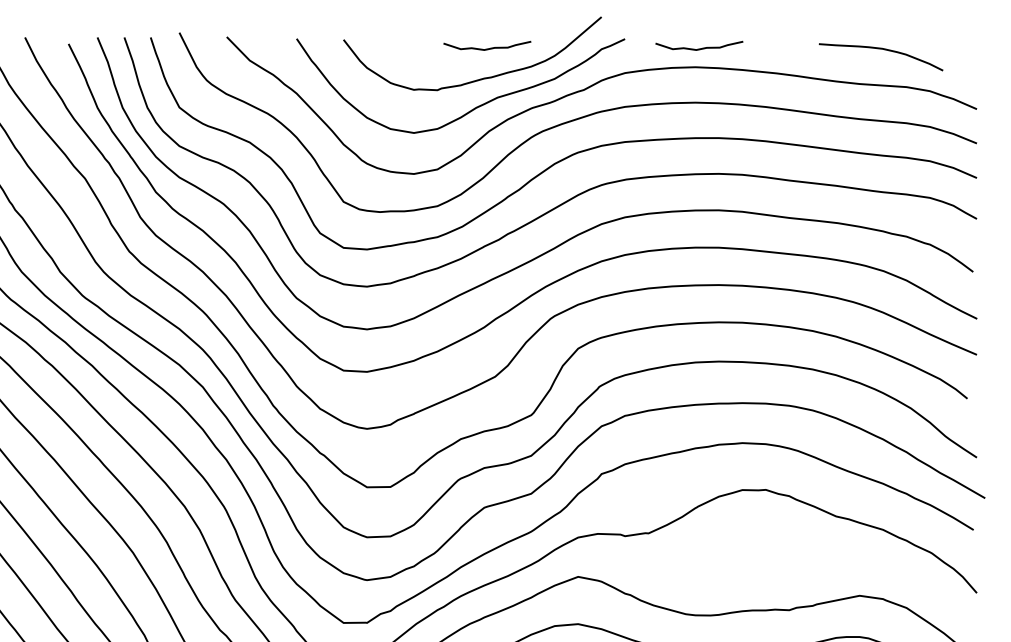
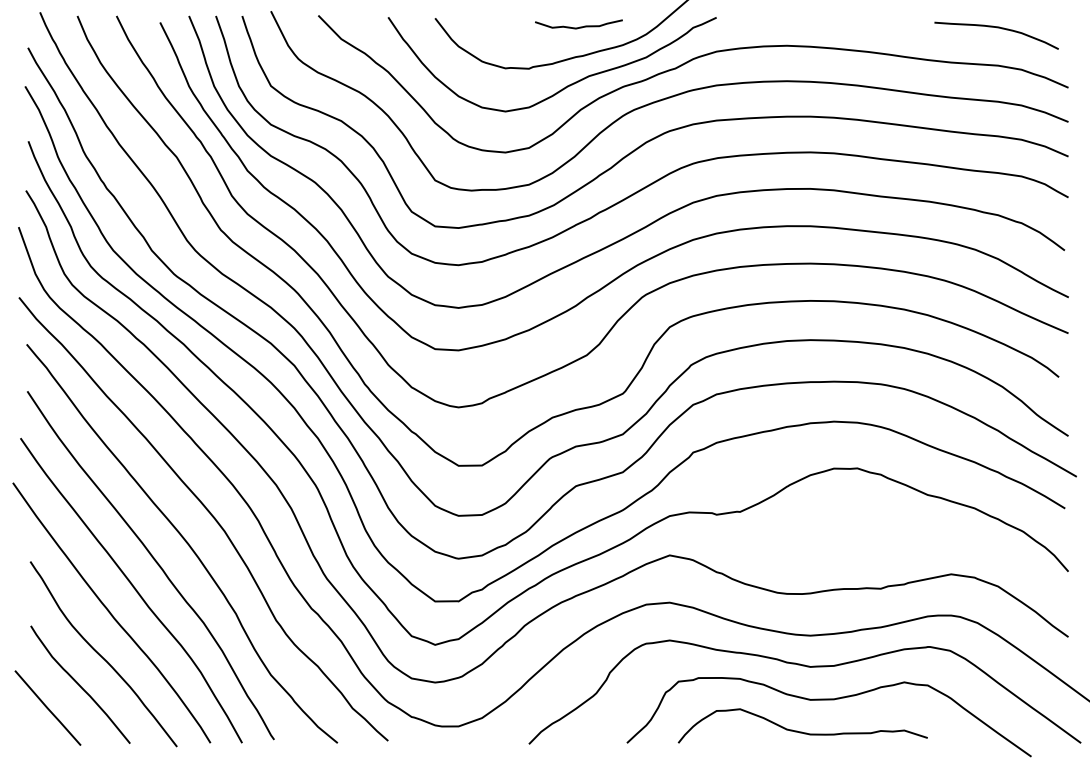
curve: (699, 47) -> (791, 26), removed
curve: (880, 49) -> (996, 28), moved

